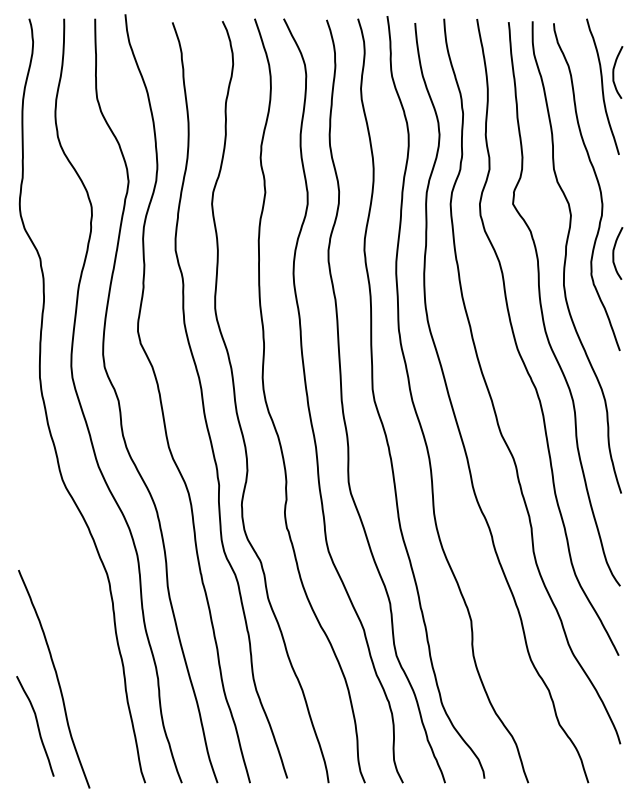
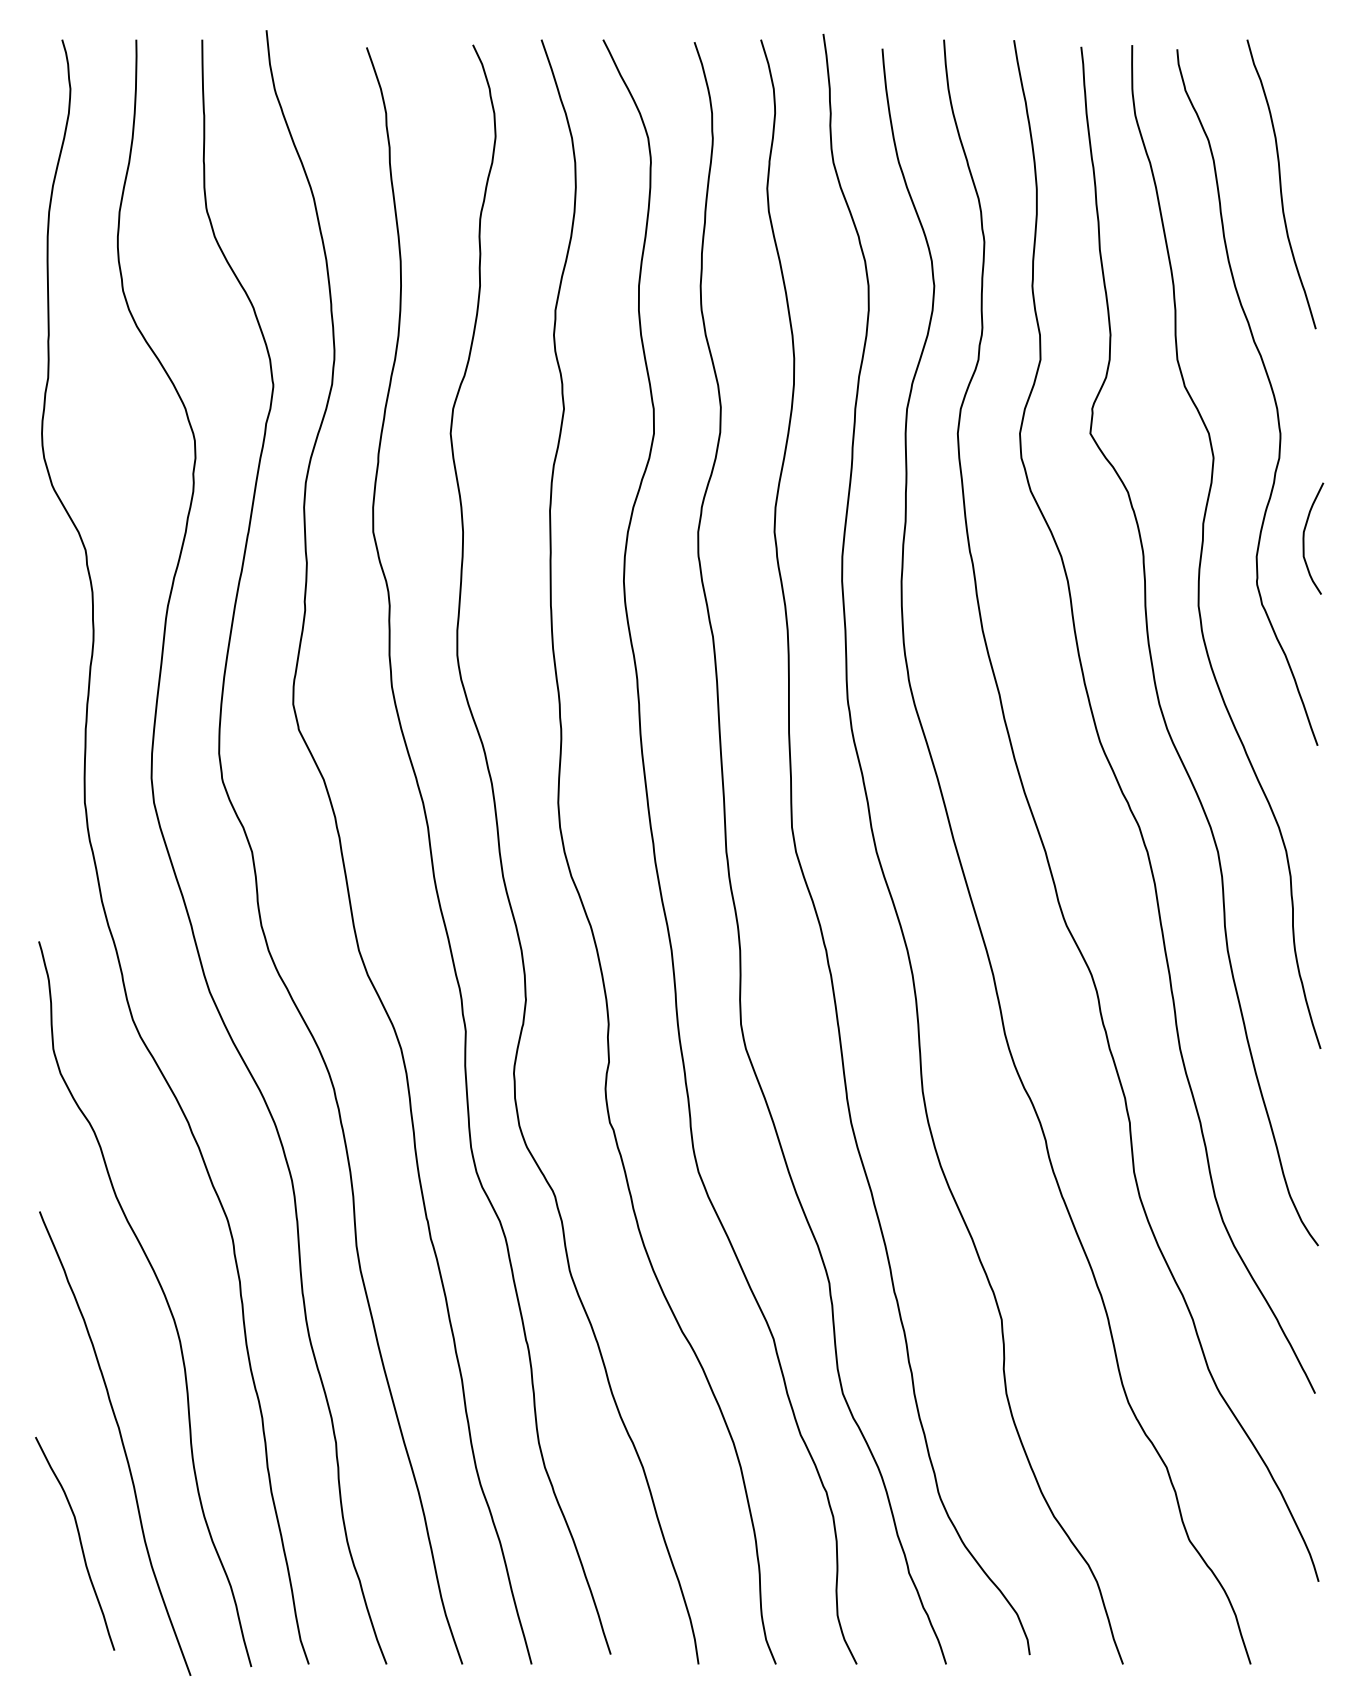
curve: (614, 72) -> (1306, 153), removed
curve: (76, 609) -> (162, 1295), added

